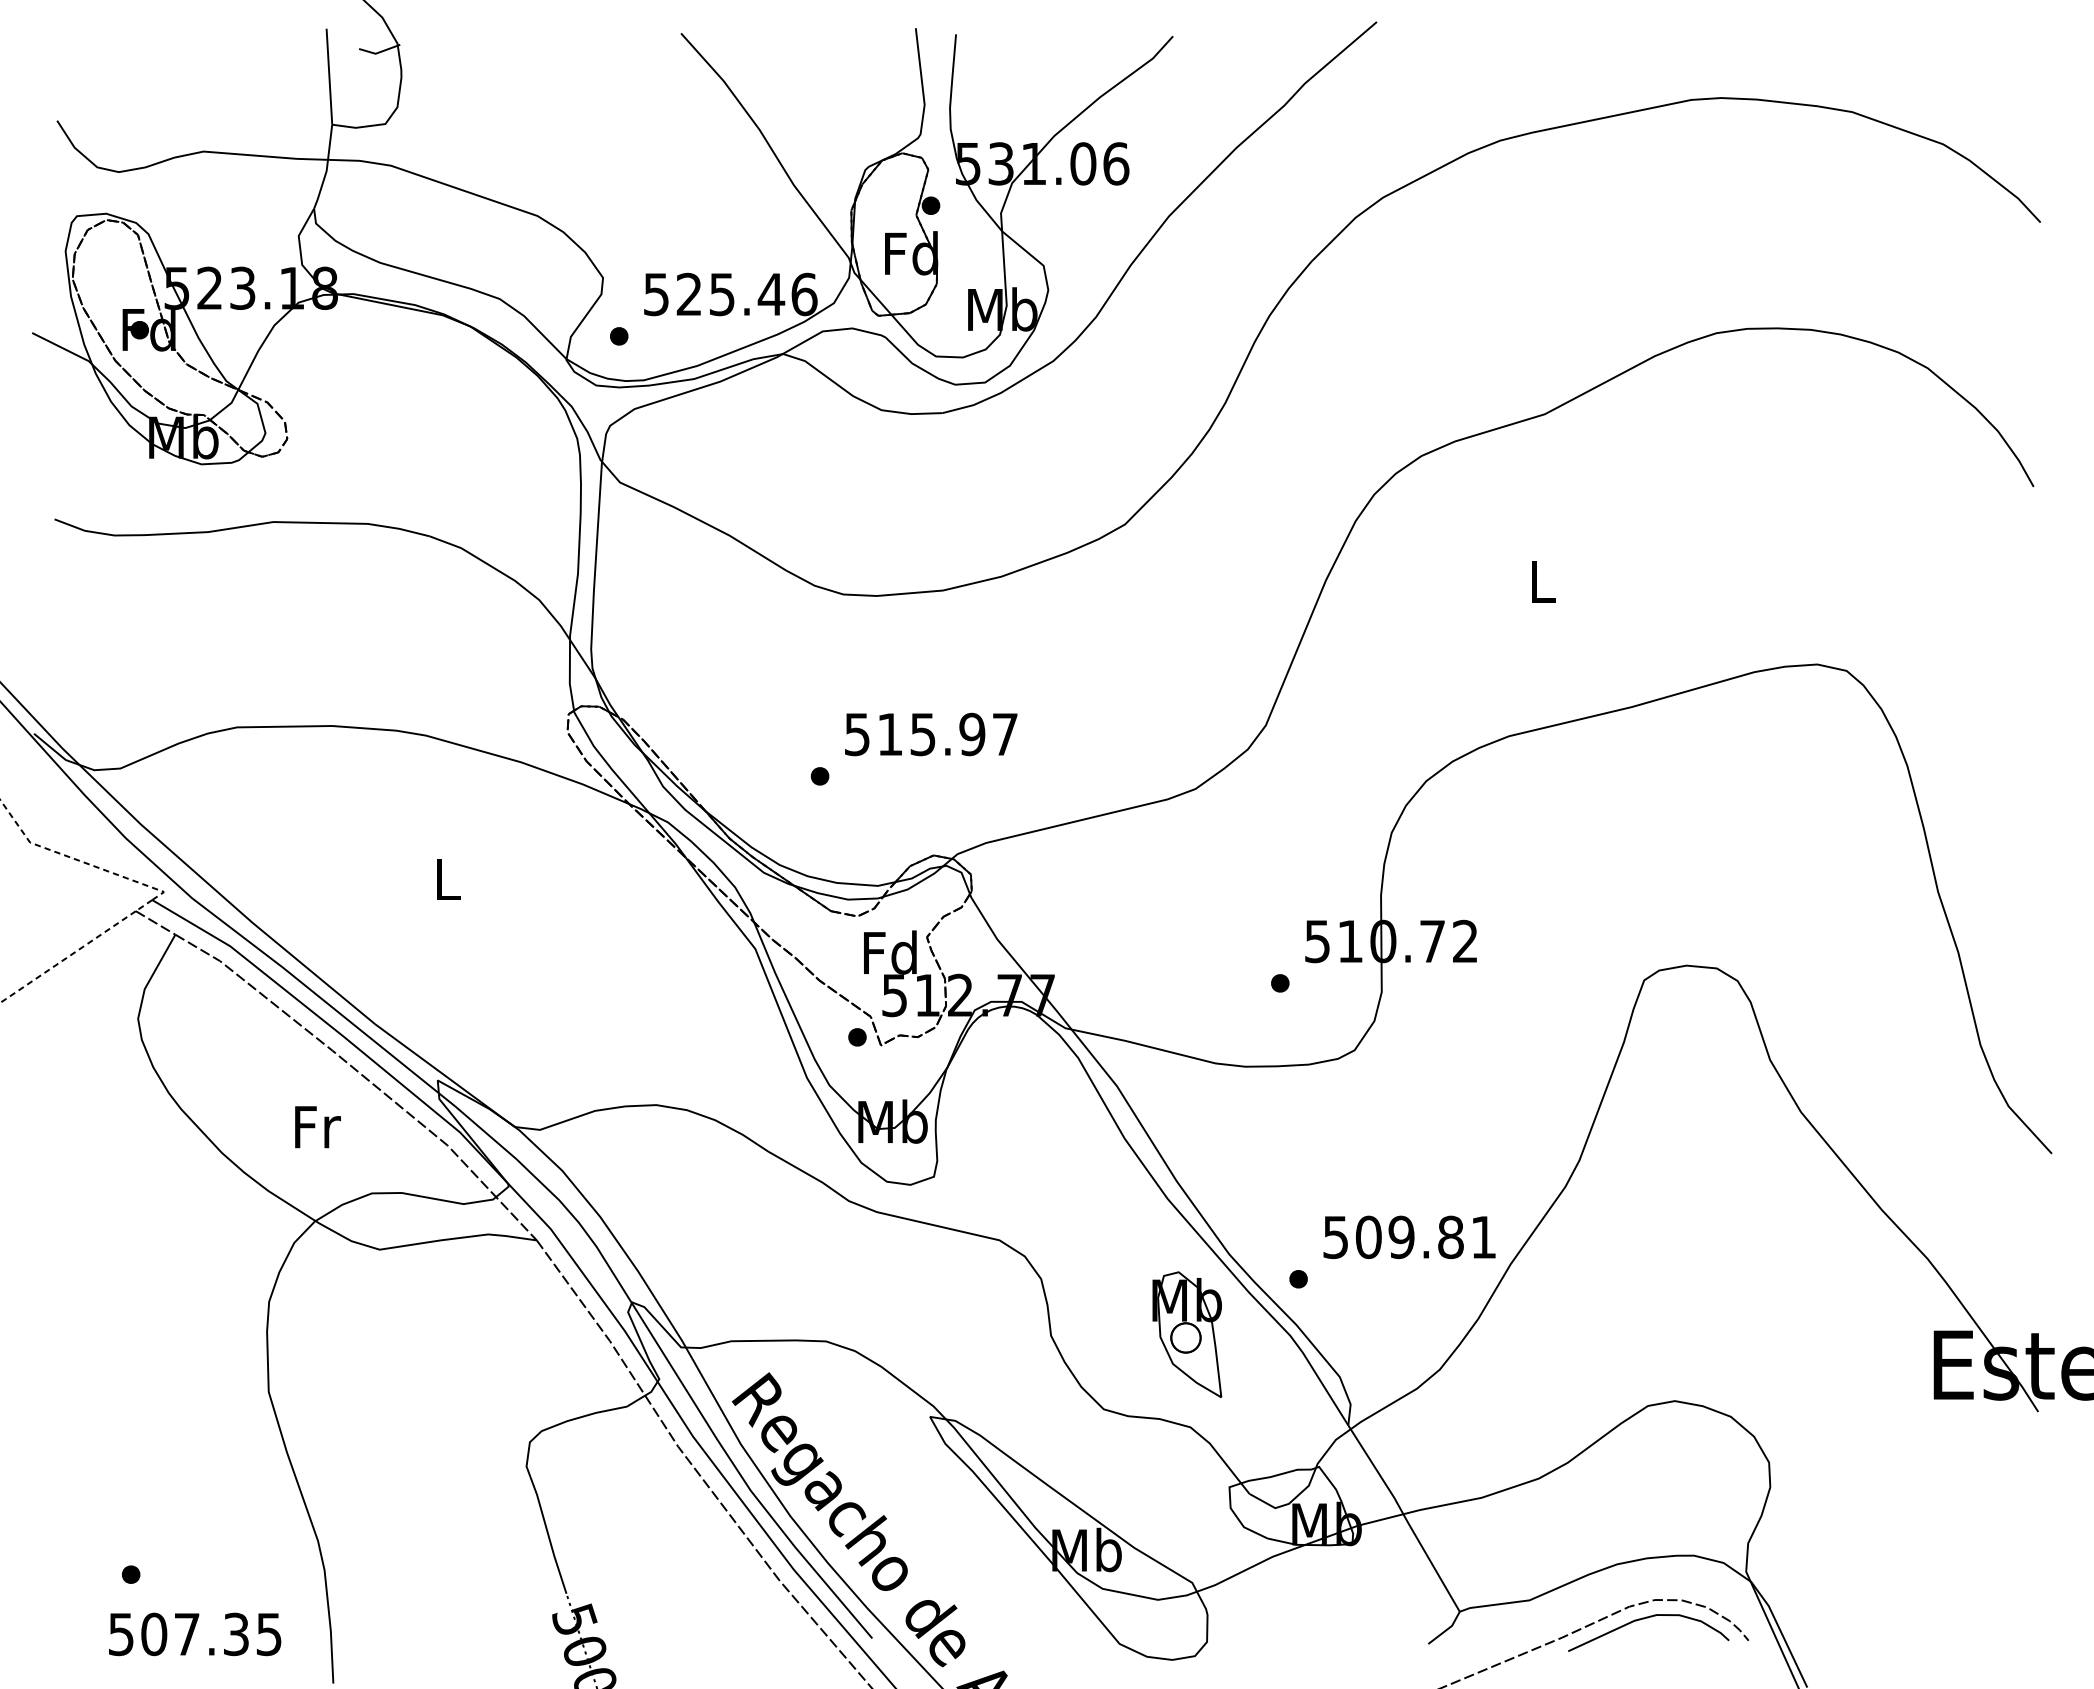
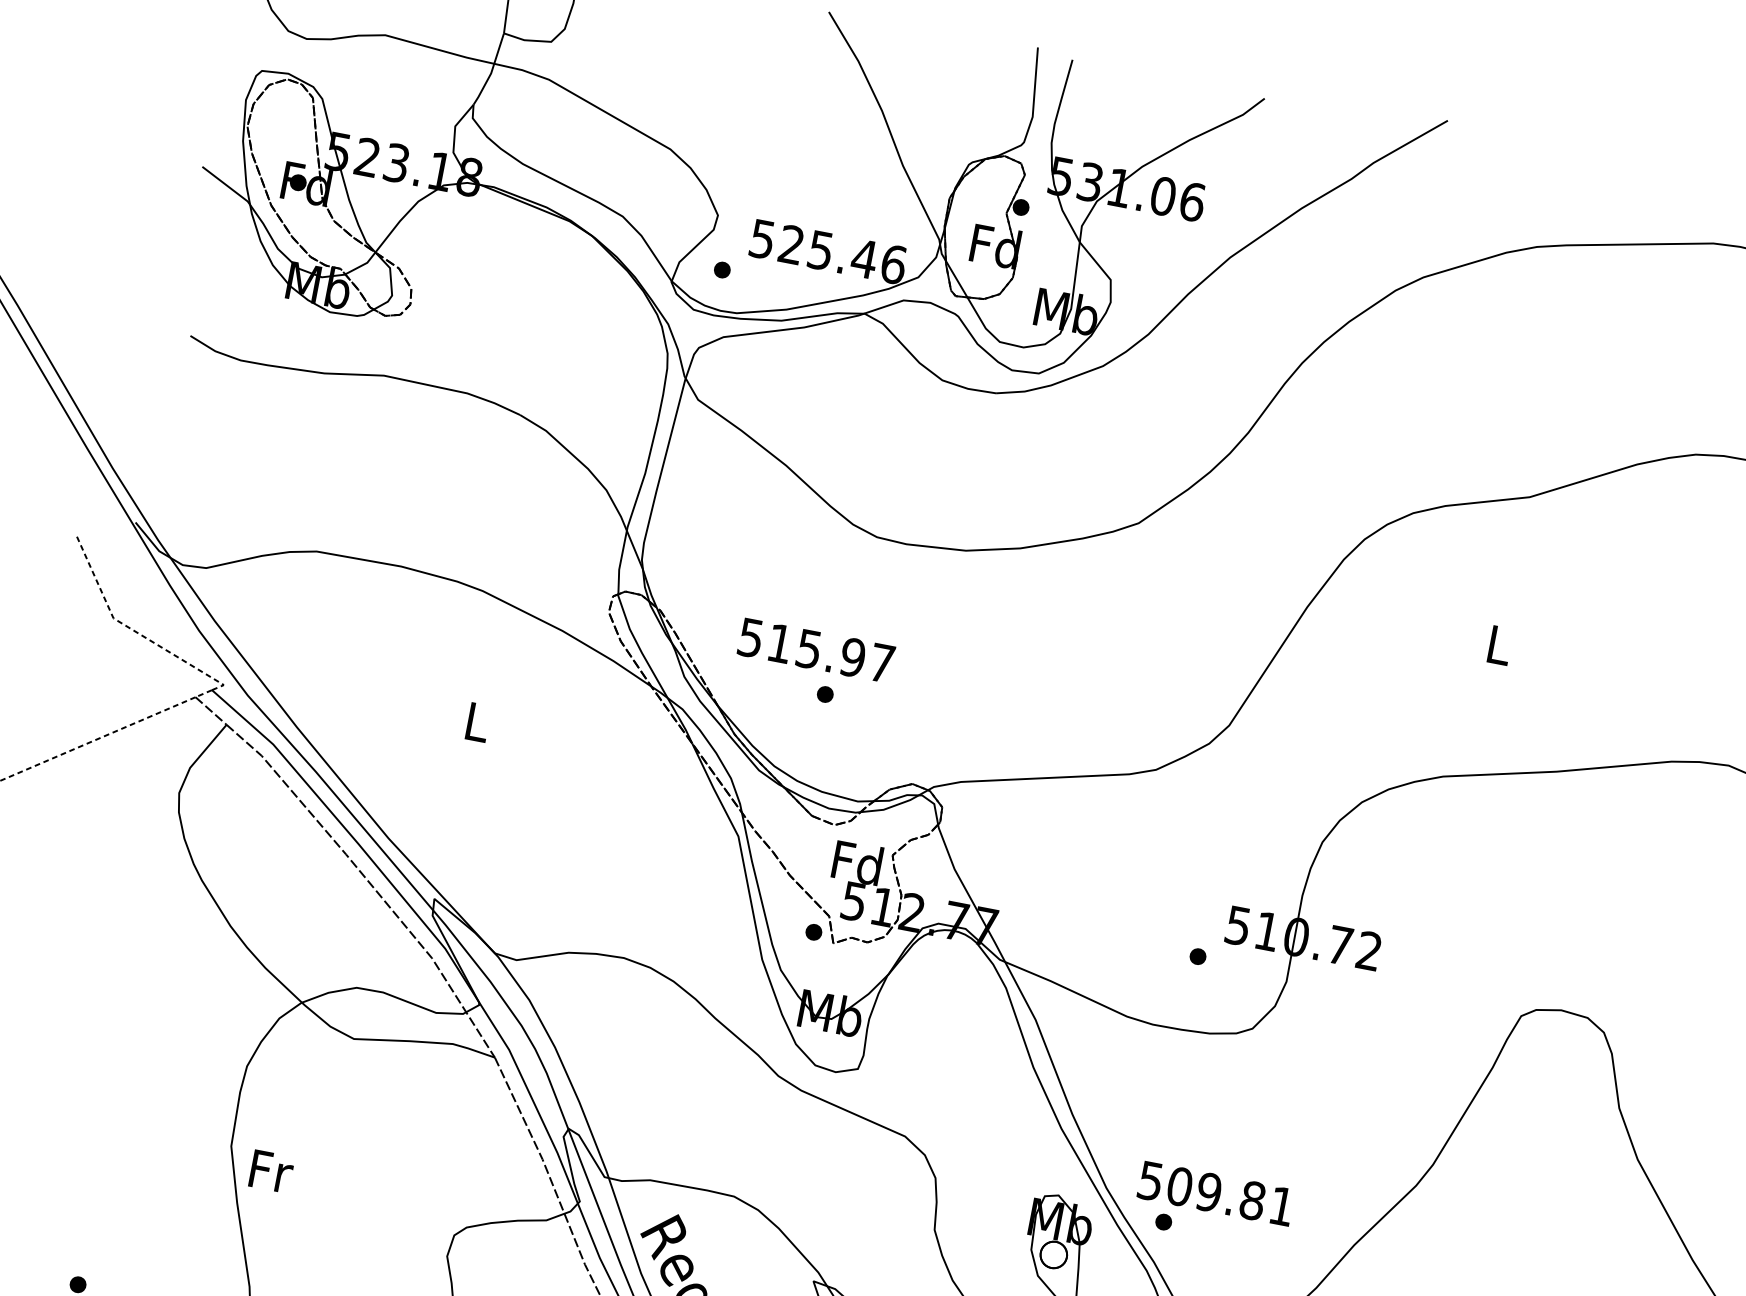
text: (931, 734) -> (816, 650), moved
text: (317, 1127) -> (271, 1171), moved
text: (1409, 1237) -> (1216, 1193), moved

